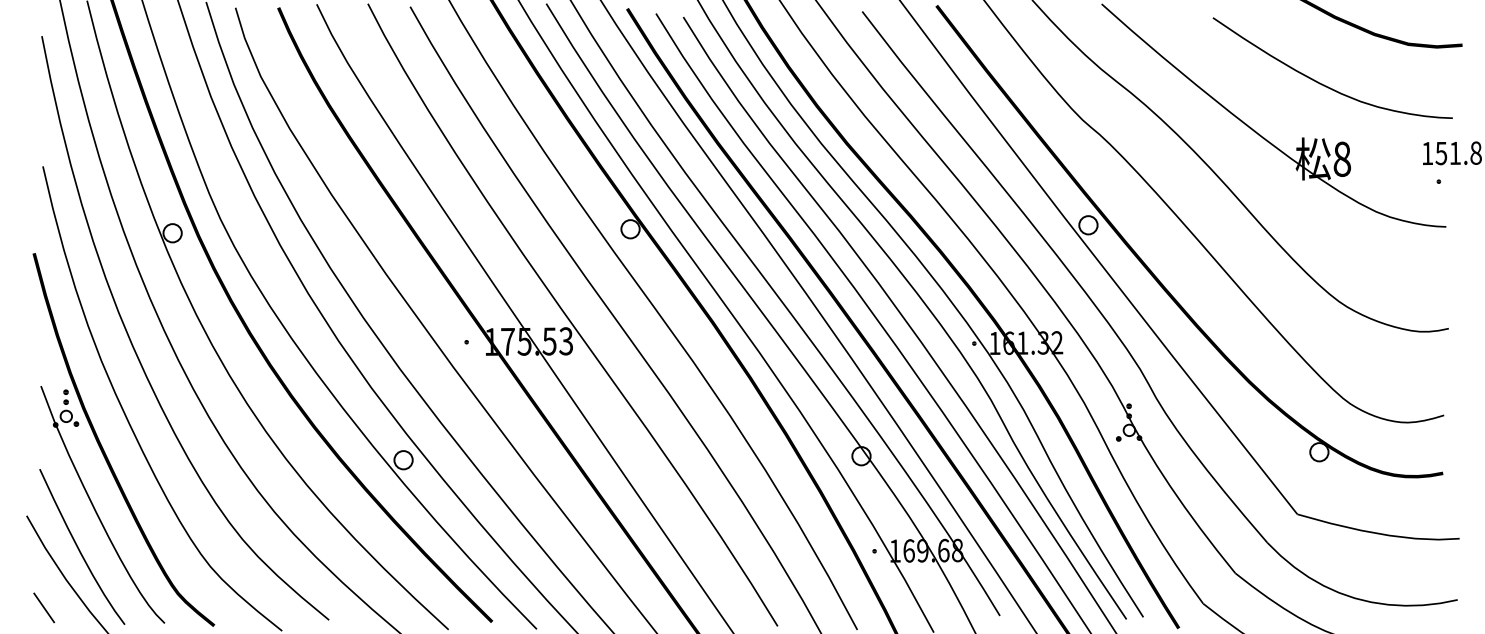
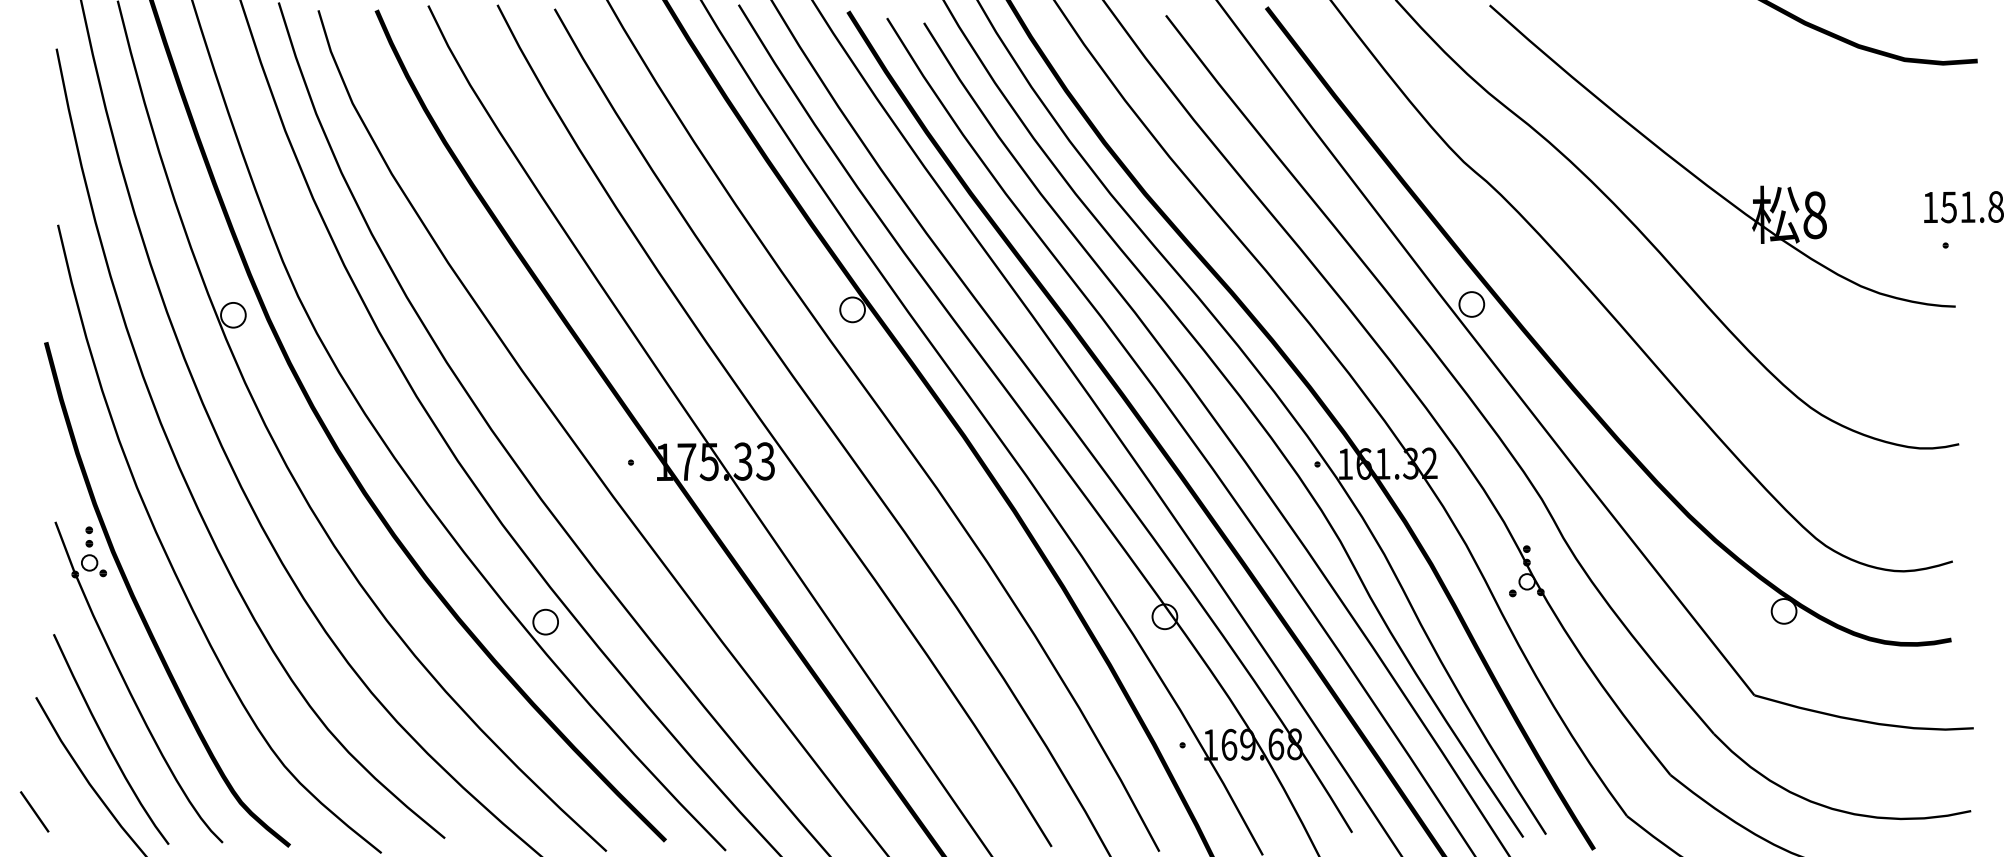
curve: (1323, 84) -> (1789, 113), removed
text: (549, 341) -> (742, 461), 175.53 -> 175.33
line: (44, 607) -> (34, 811), moved

